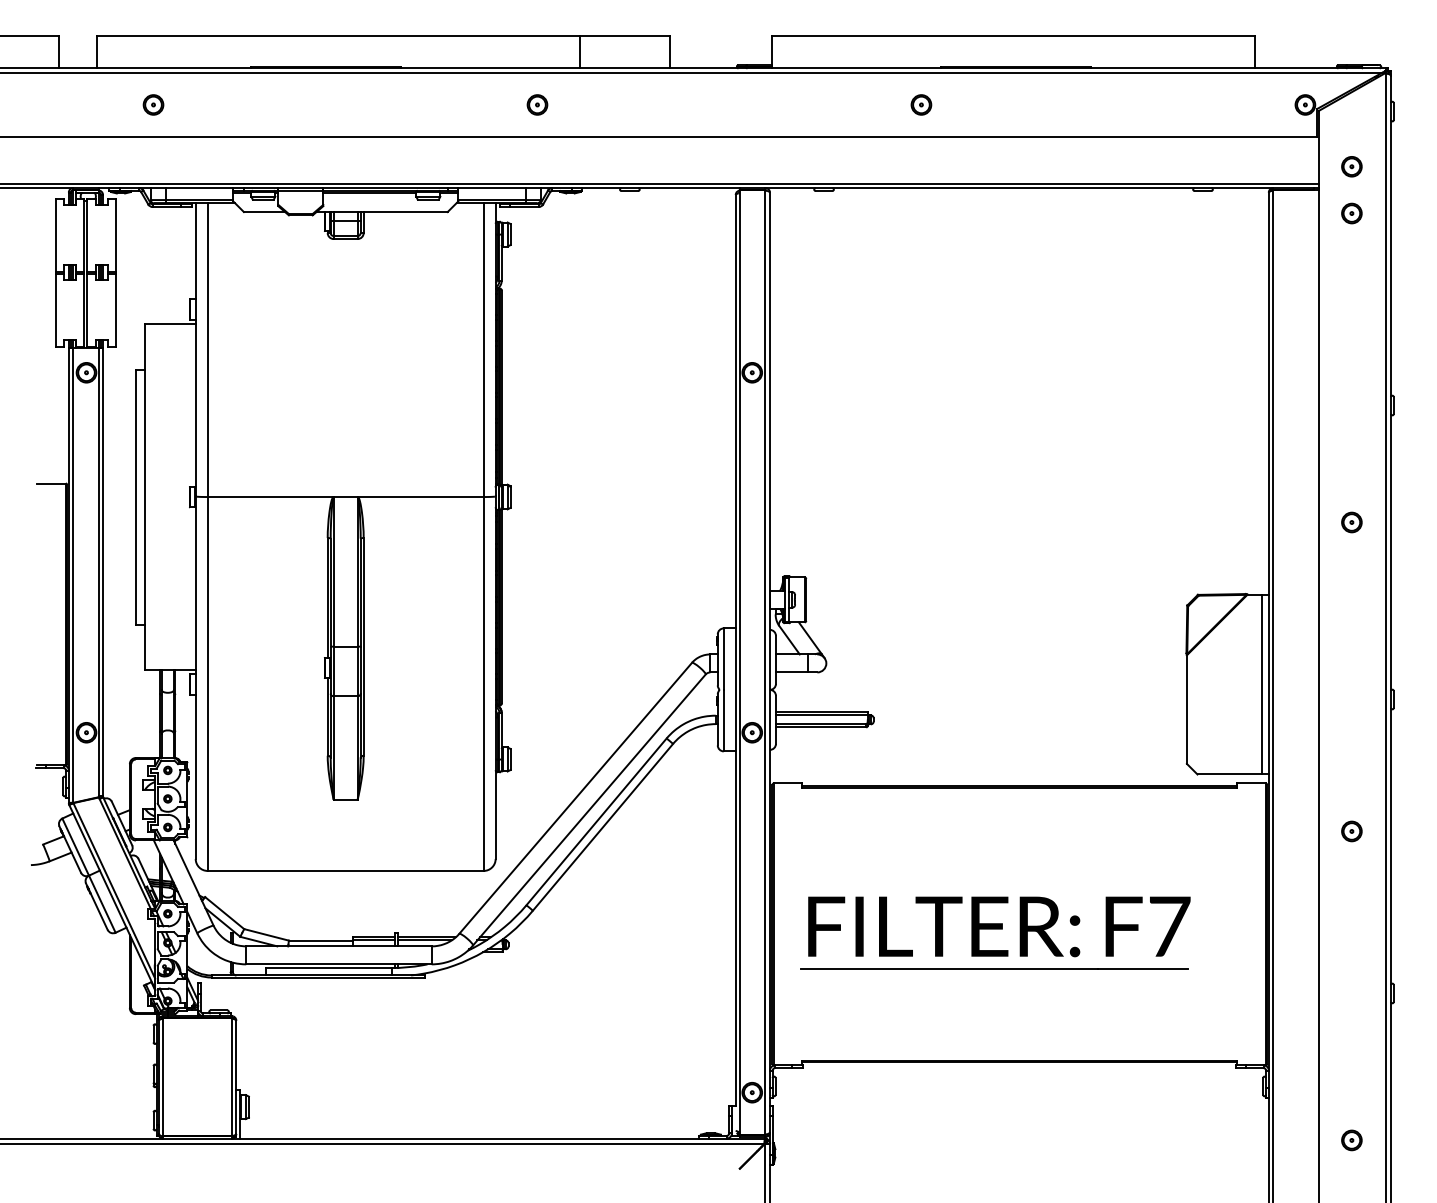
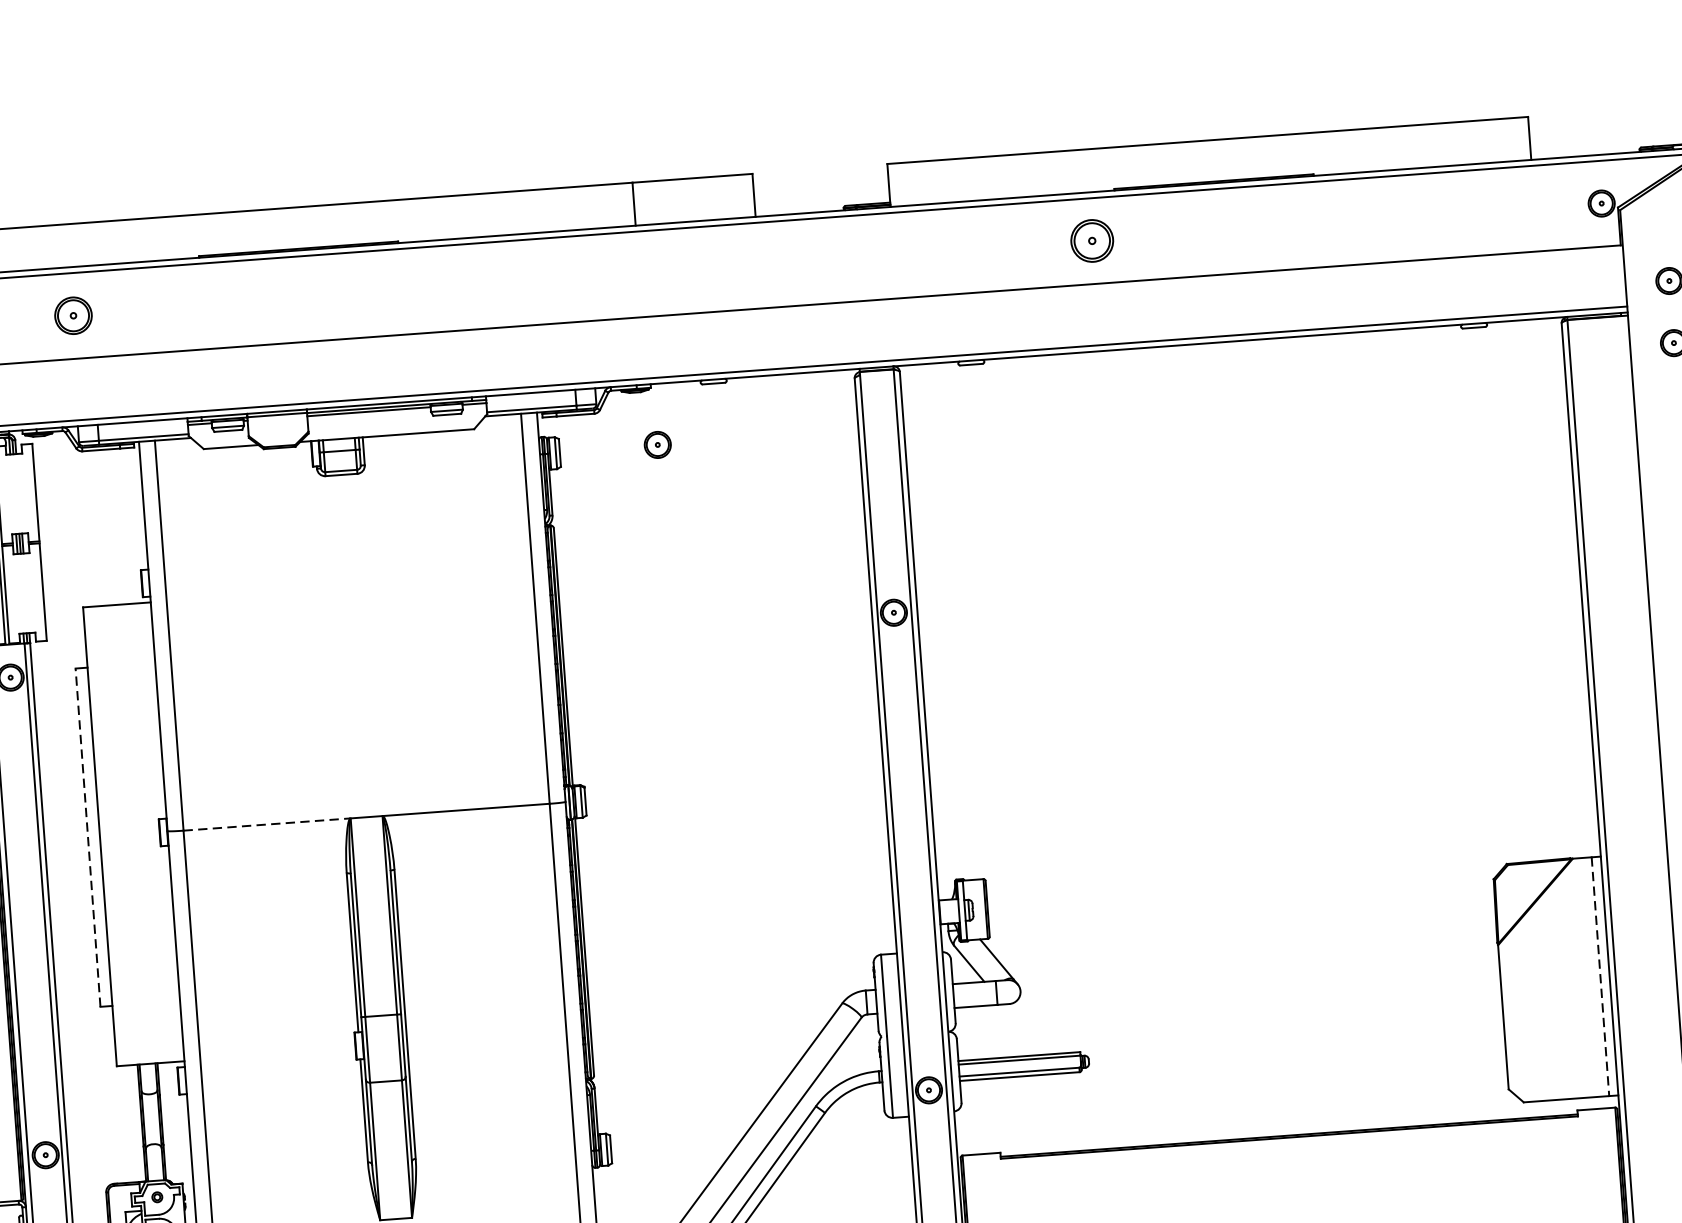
part: (153, 104) -> (73, 315), size x1.4
part: (537, 104) -> (657, 444), moved
part: (921, 104) -> (1092, 240), size x1.6
line: (135, 496) -> (87, 837), solid -> dashed
line: (270, 497) -> (266, 825), solid -> dashed
line: (1261, 684) -> (1599, 976), solid -> dashed

